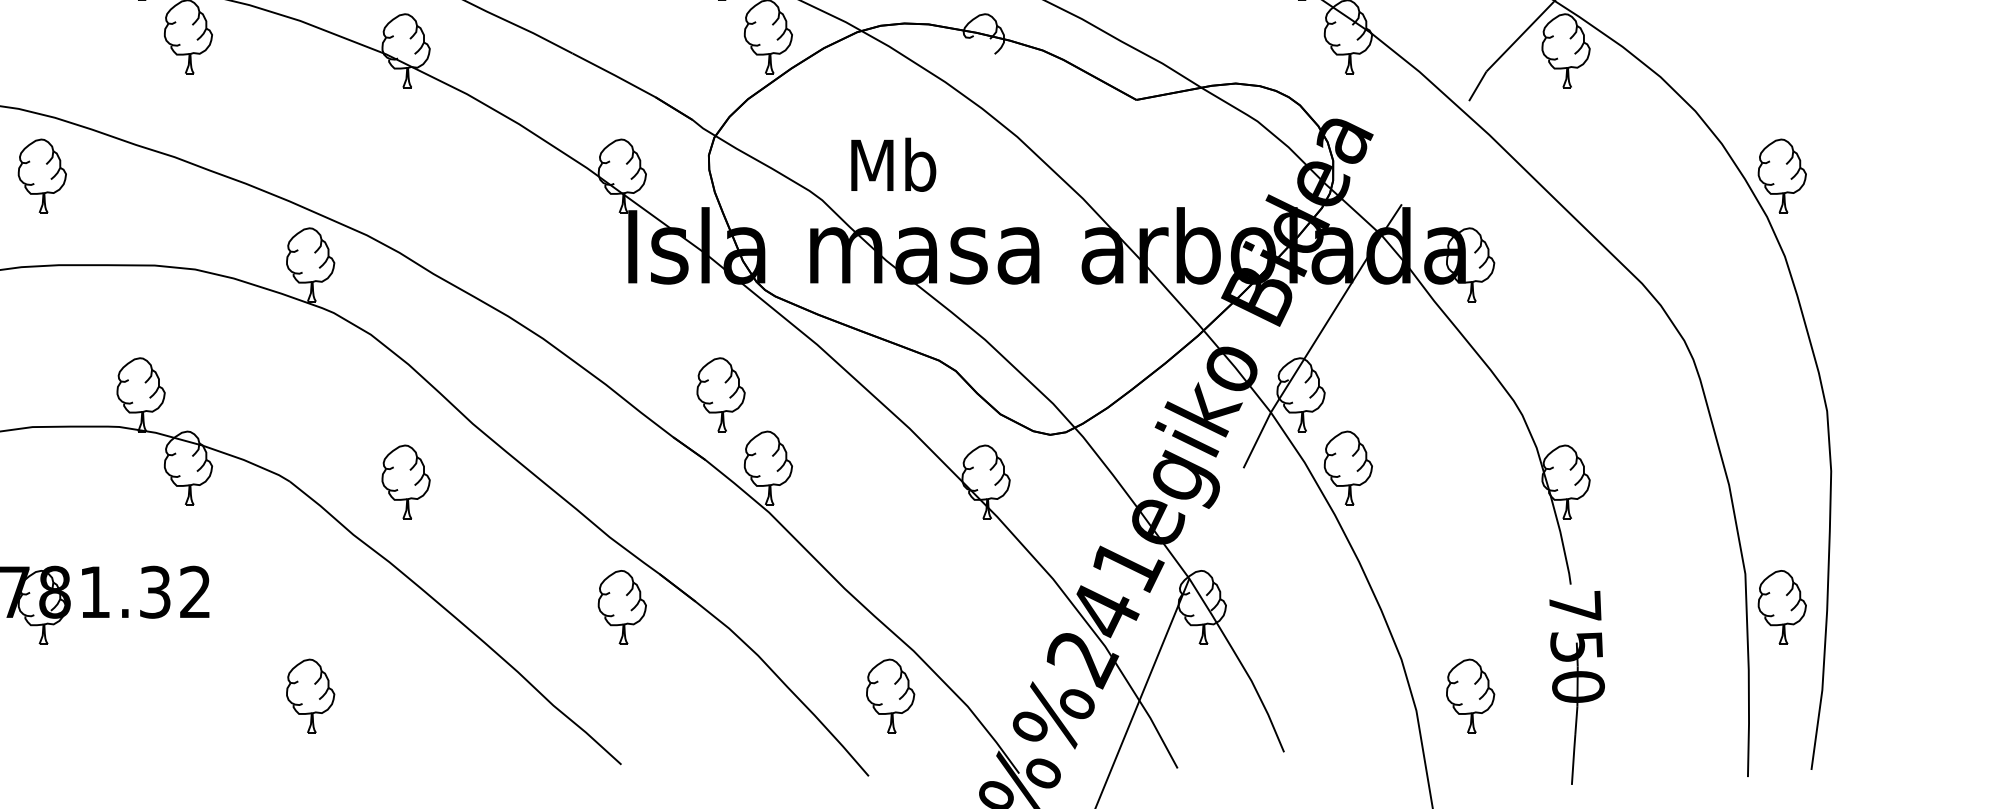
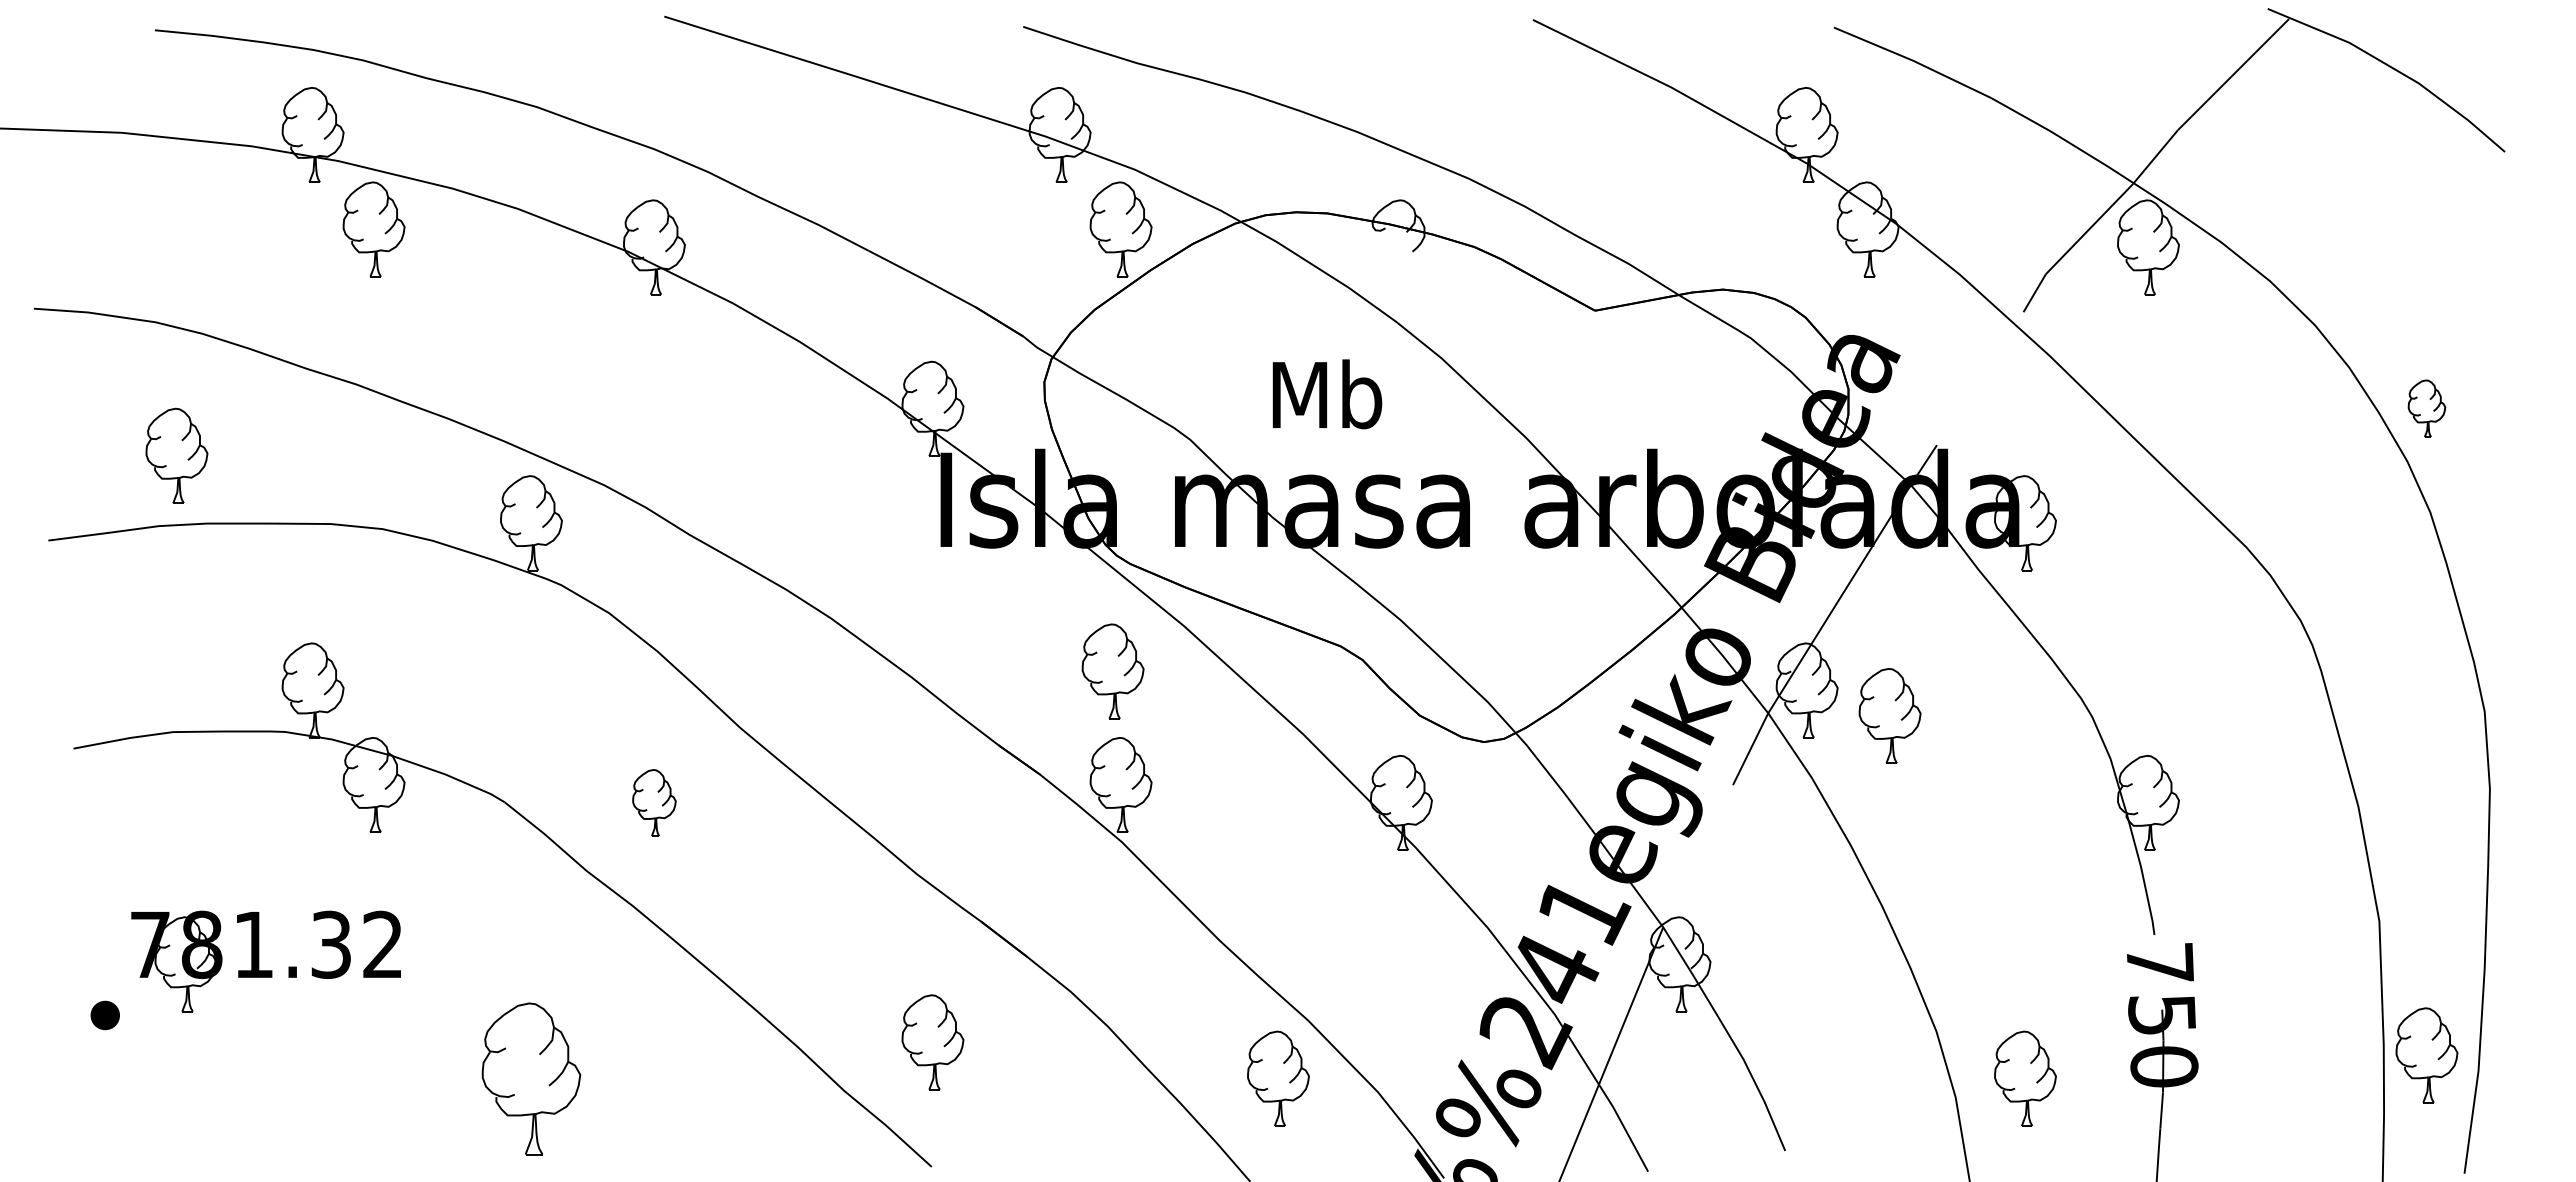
text: (893, 164) -> (1327, 394), moved
part: (42, 175) -> (176, 455), moved
part: (1781, 175) -> (2426, 408), size x0.6
part: (720, 394) -> (1112, 671), moved
part: (1347, 467) -> (1889, 715), moved
part: (406, 481) -> (654, 802), size x0.7
part: (622, 607) -> (932, 1042), moved
part: (1781, 607) -> (2426, 1055), moved
part: (310, 696) -> (531, 1078), size x1.6

